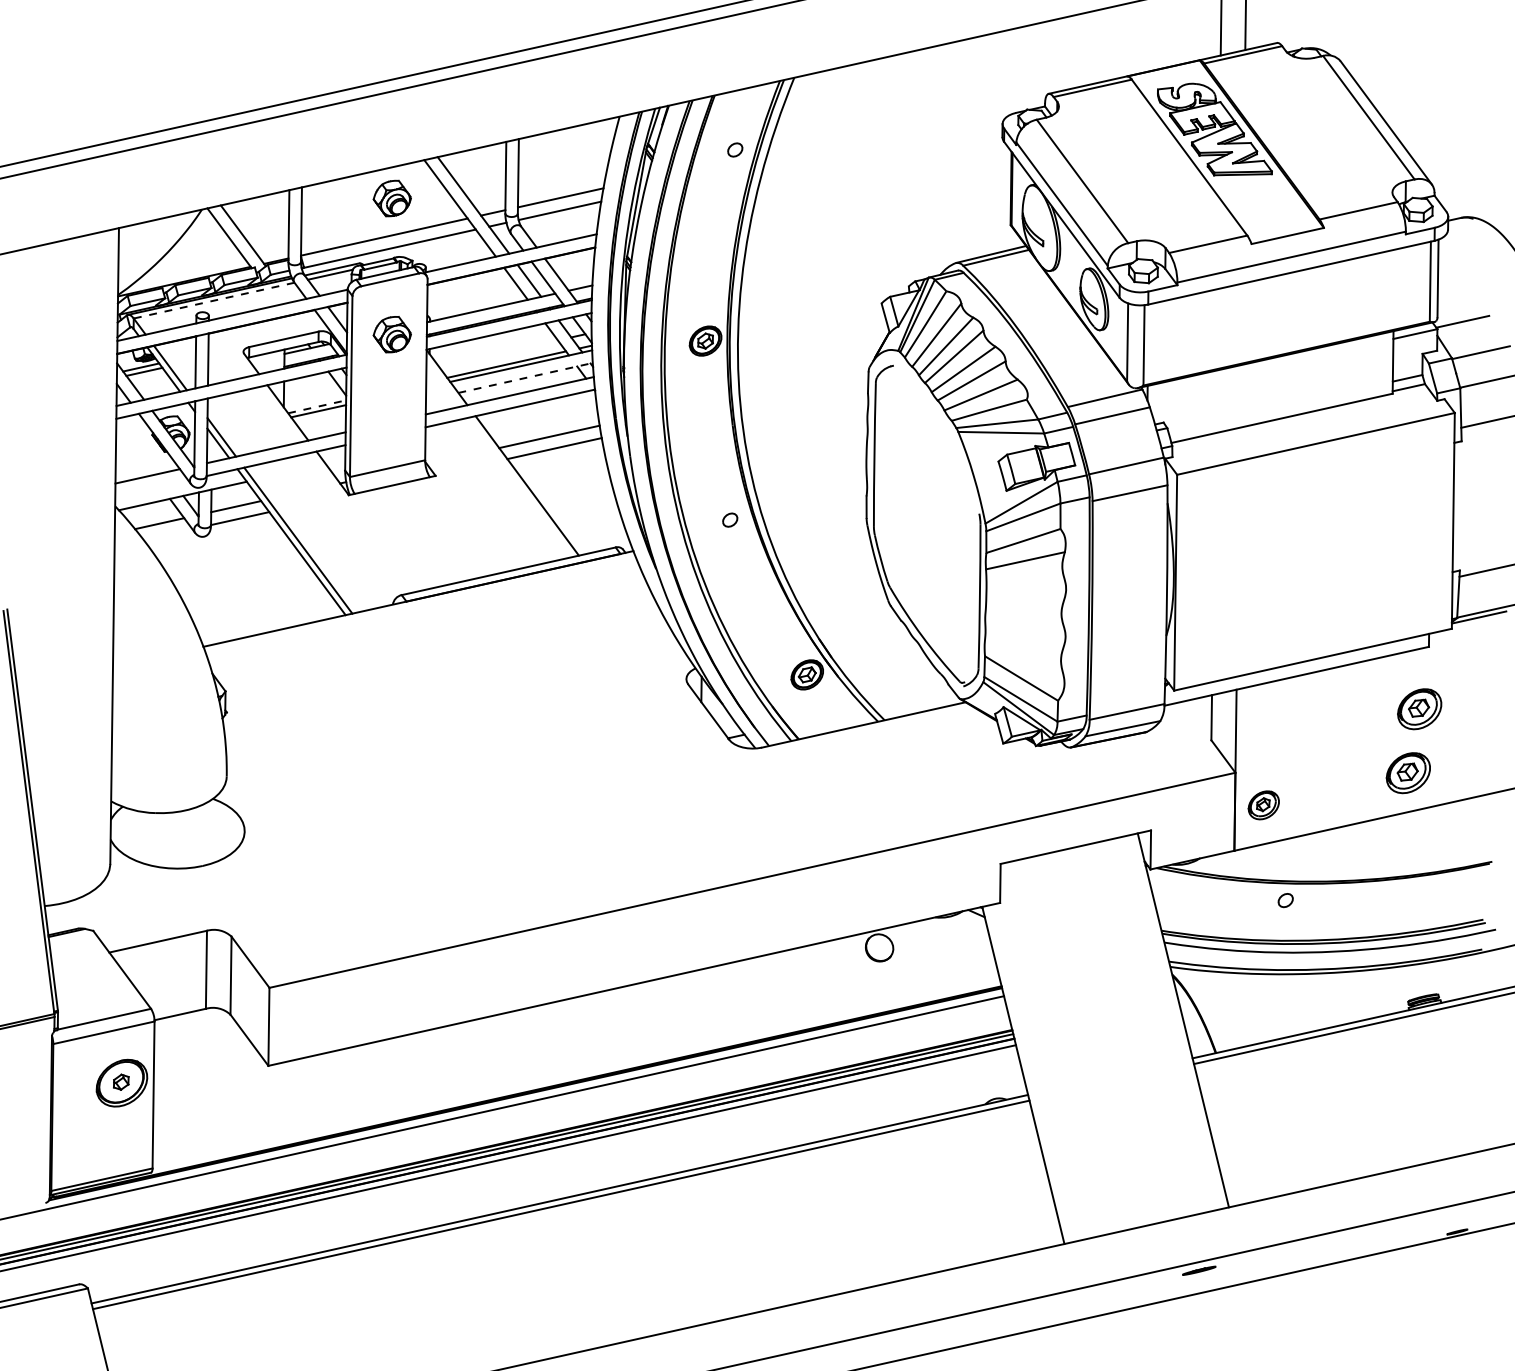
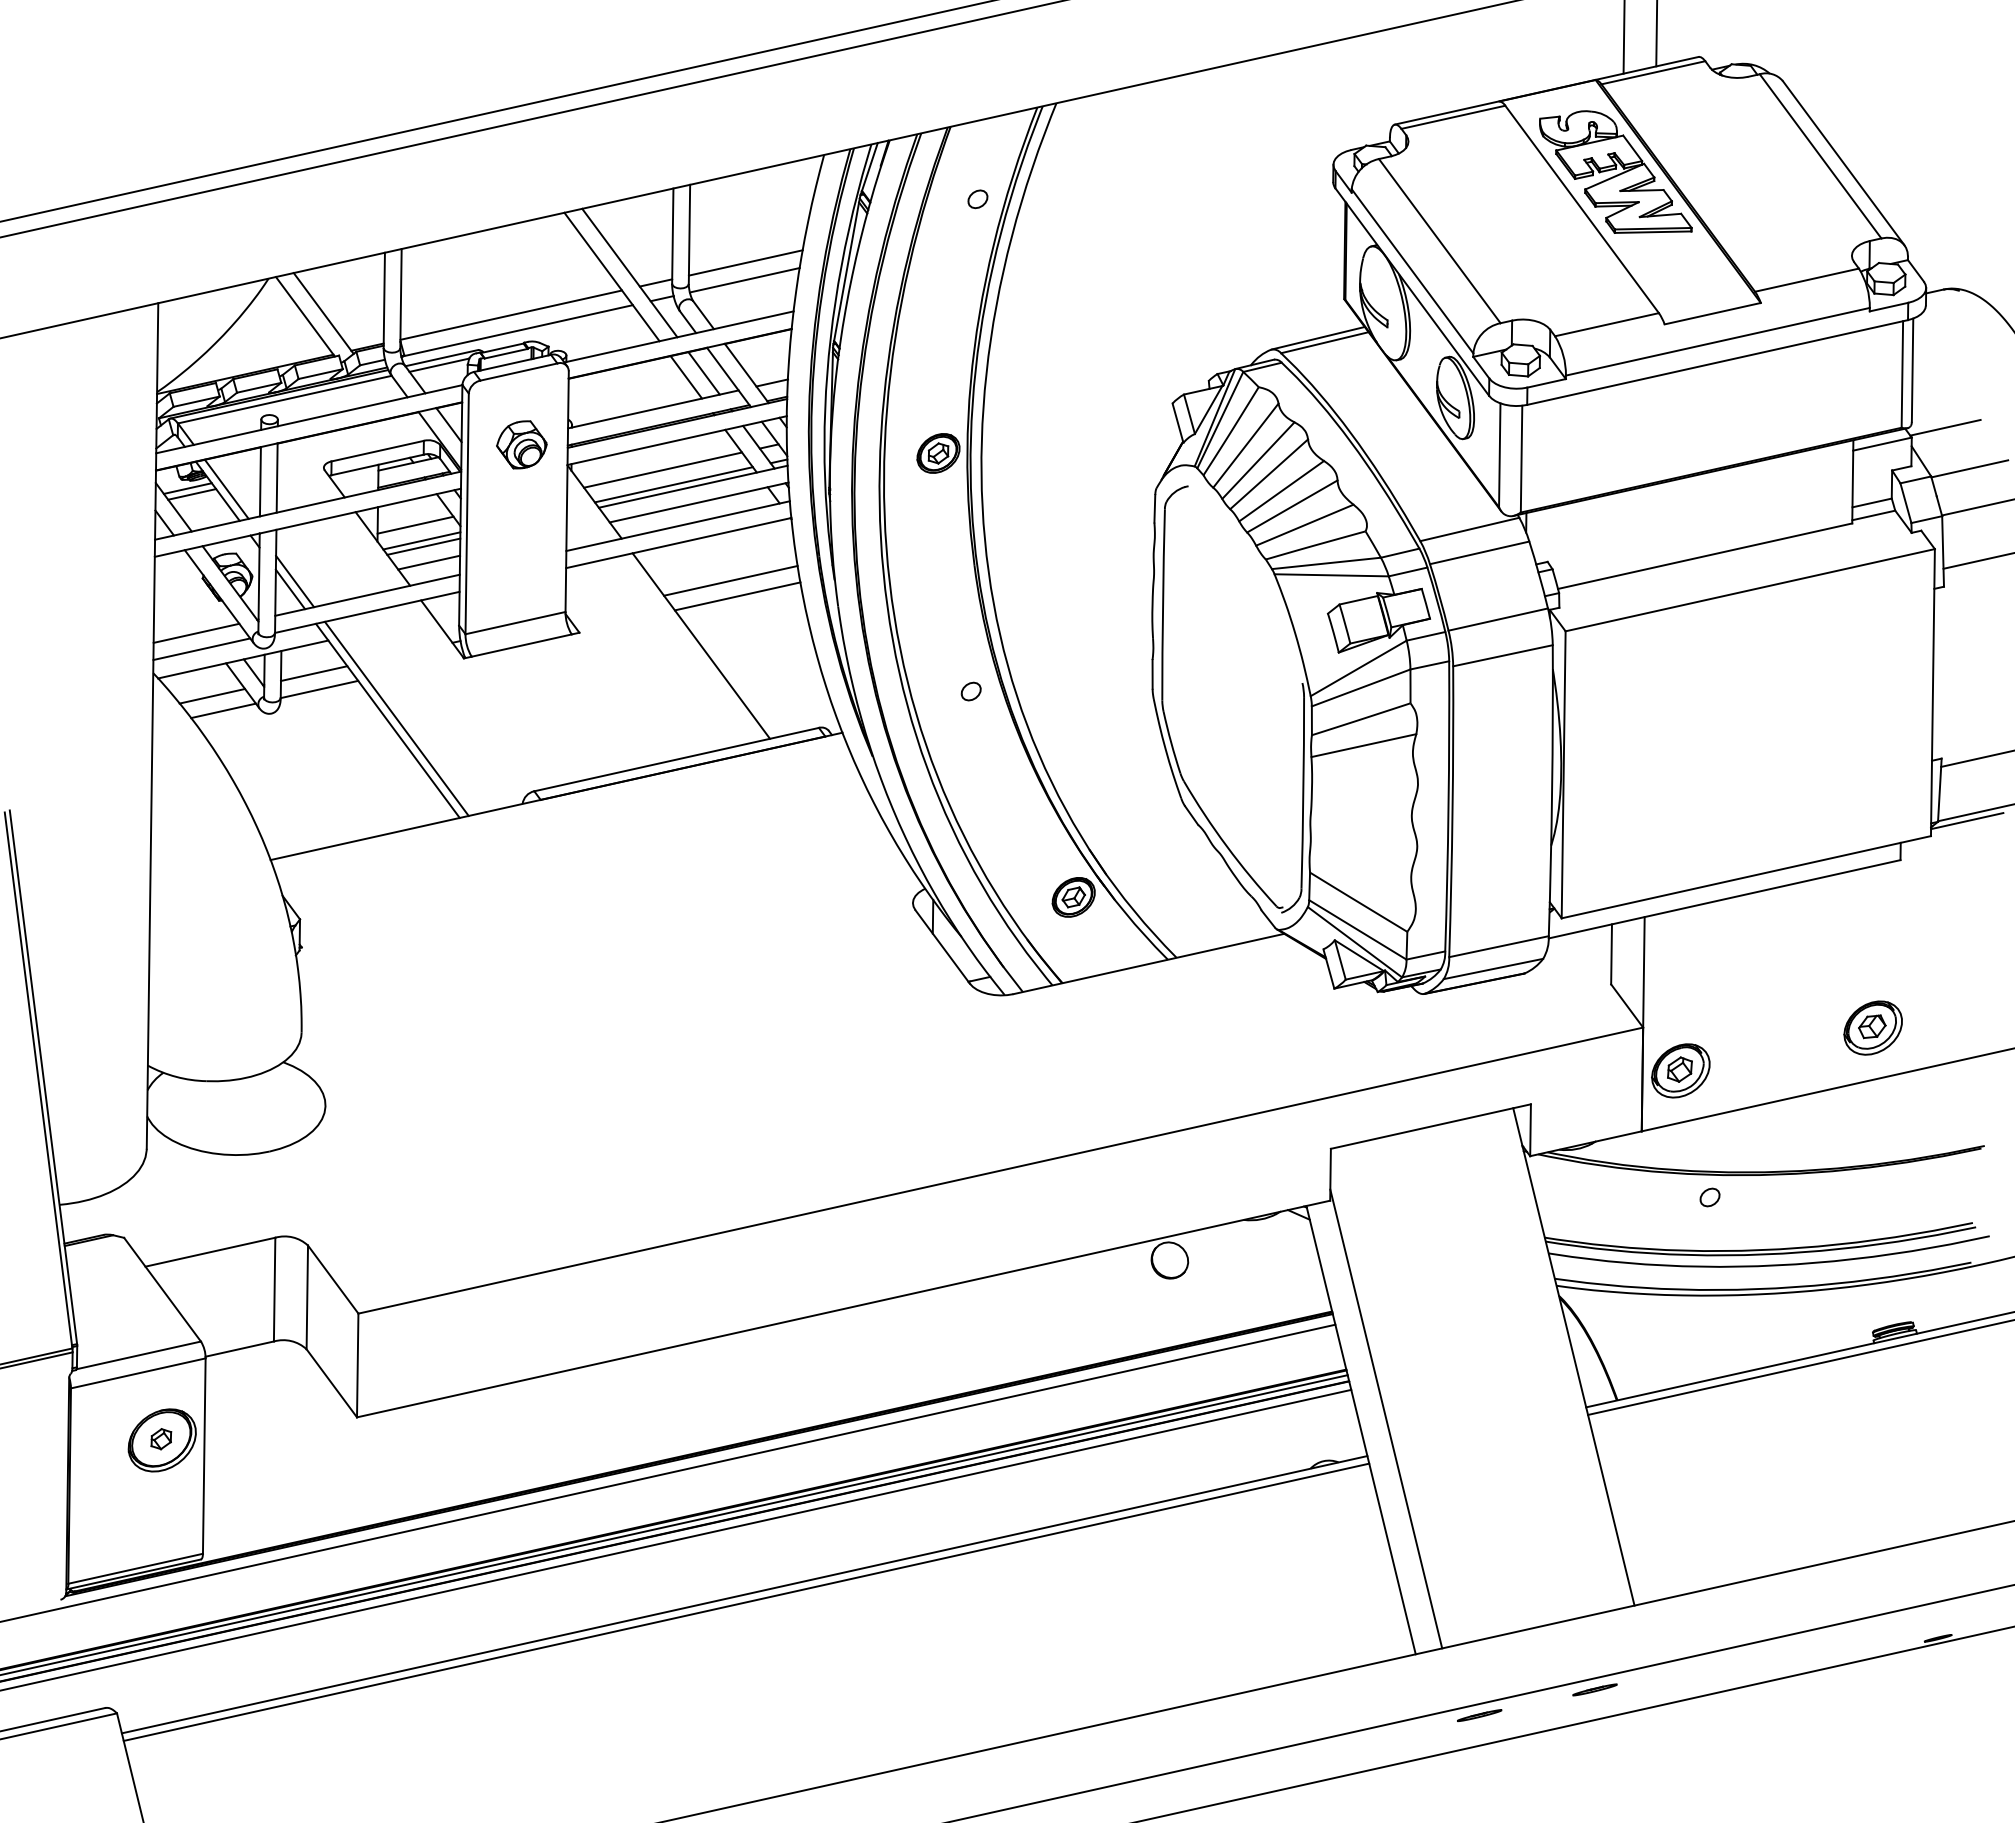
part: (392, 198) -> (521, 263), removed
line: (213, 300) -> (284, 399), dashed -> solid
line: (498, 353) -> (663, 469), added
line: (525, 377) -> (699, 502), dashed -> solid
line: (312, 394) -> (415, 524), added
line: (317, 406) -> (422, 540), dashed -> solid
line: (322, 423) -> (429, 562), added
line: (151, 488) -> (201, 649), added
line: (168, 534) -> (223, 710), added
part: (1419, 708) -> (1887, 942), removed
part: (1263, 805) -> (1680, 1070), size x1.43
line: (1042, 1066) -> (1386, 1418), added
part: (1112, 1290) -> (1479, 1715), added

